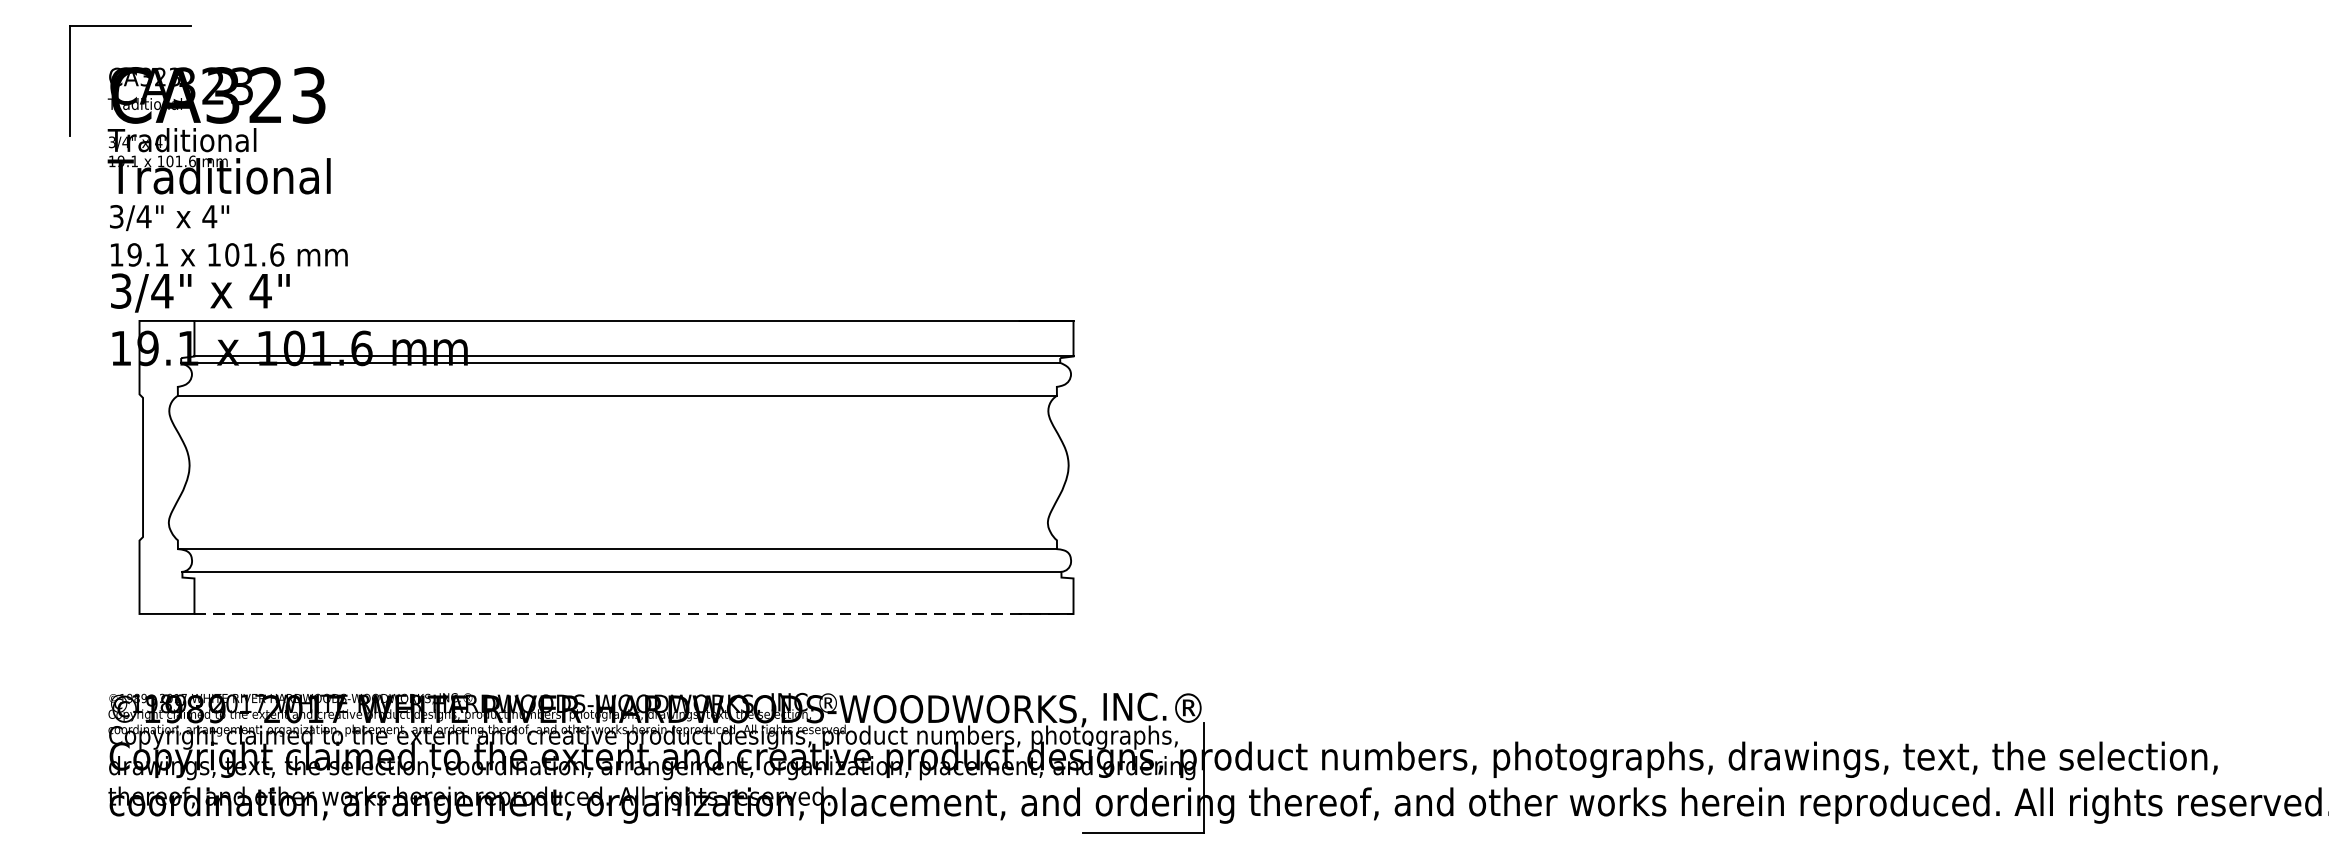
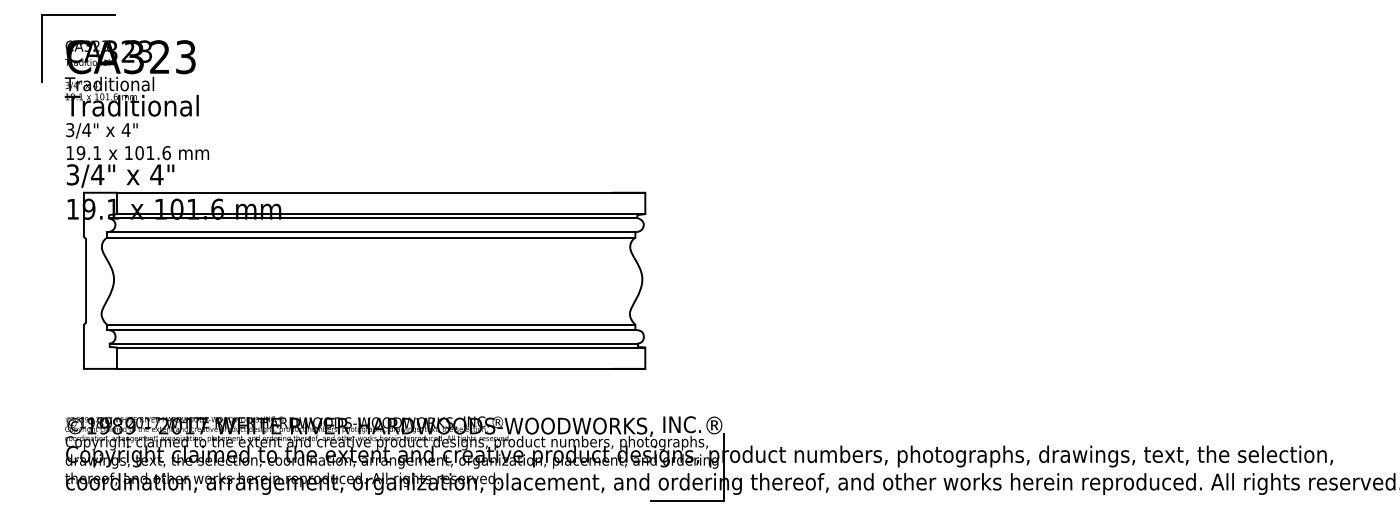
line: (616, 387) -> (370, 232), added
line: (617, 540) -> (371, 324), added
line: (632, 578) -> (380, 347), added
line: (634, 613) -> (381, 368), dashed -> solid

